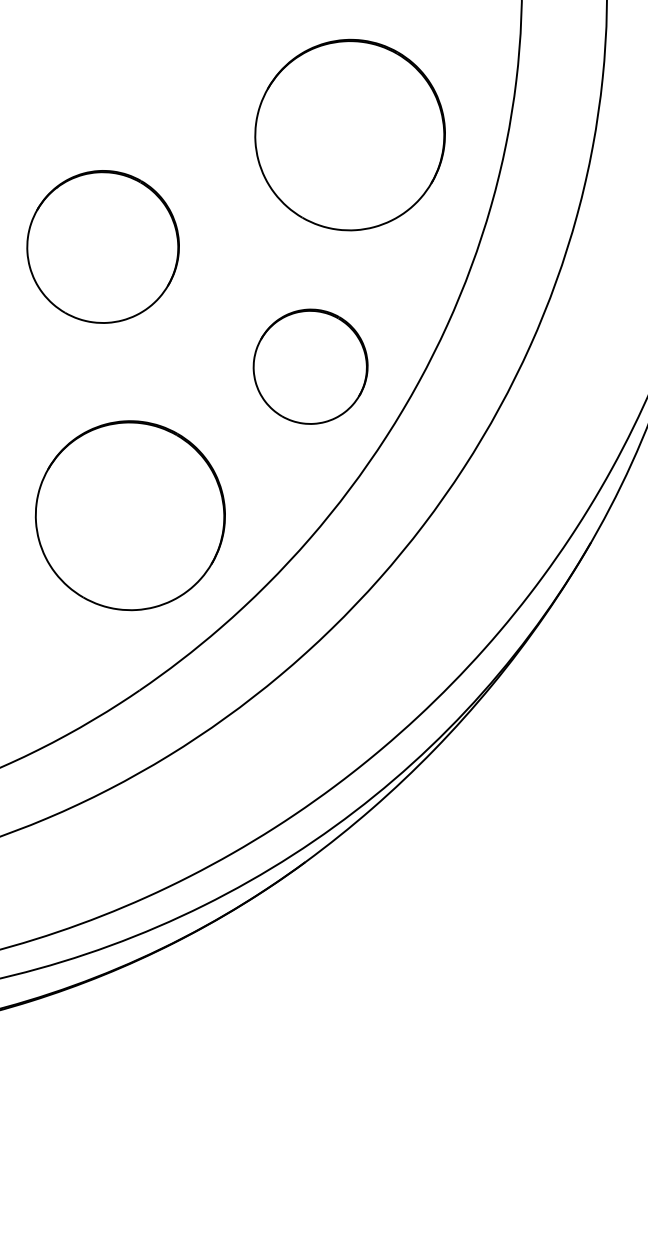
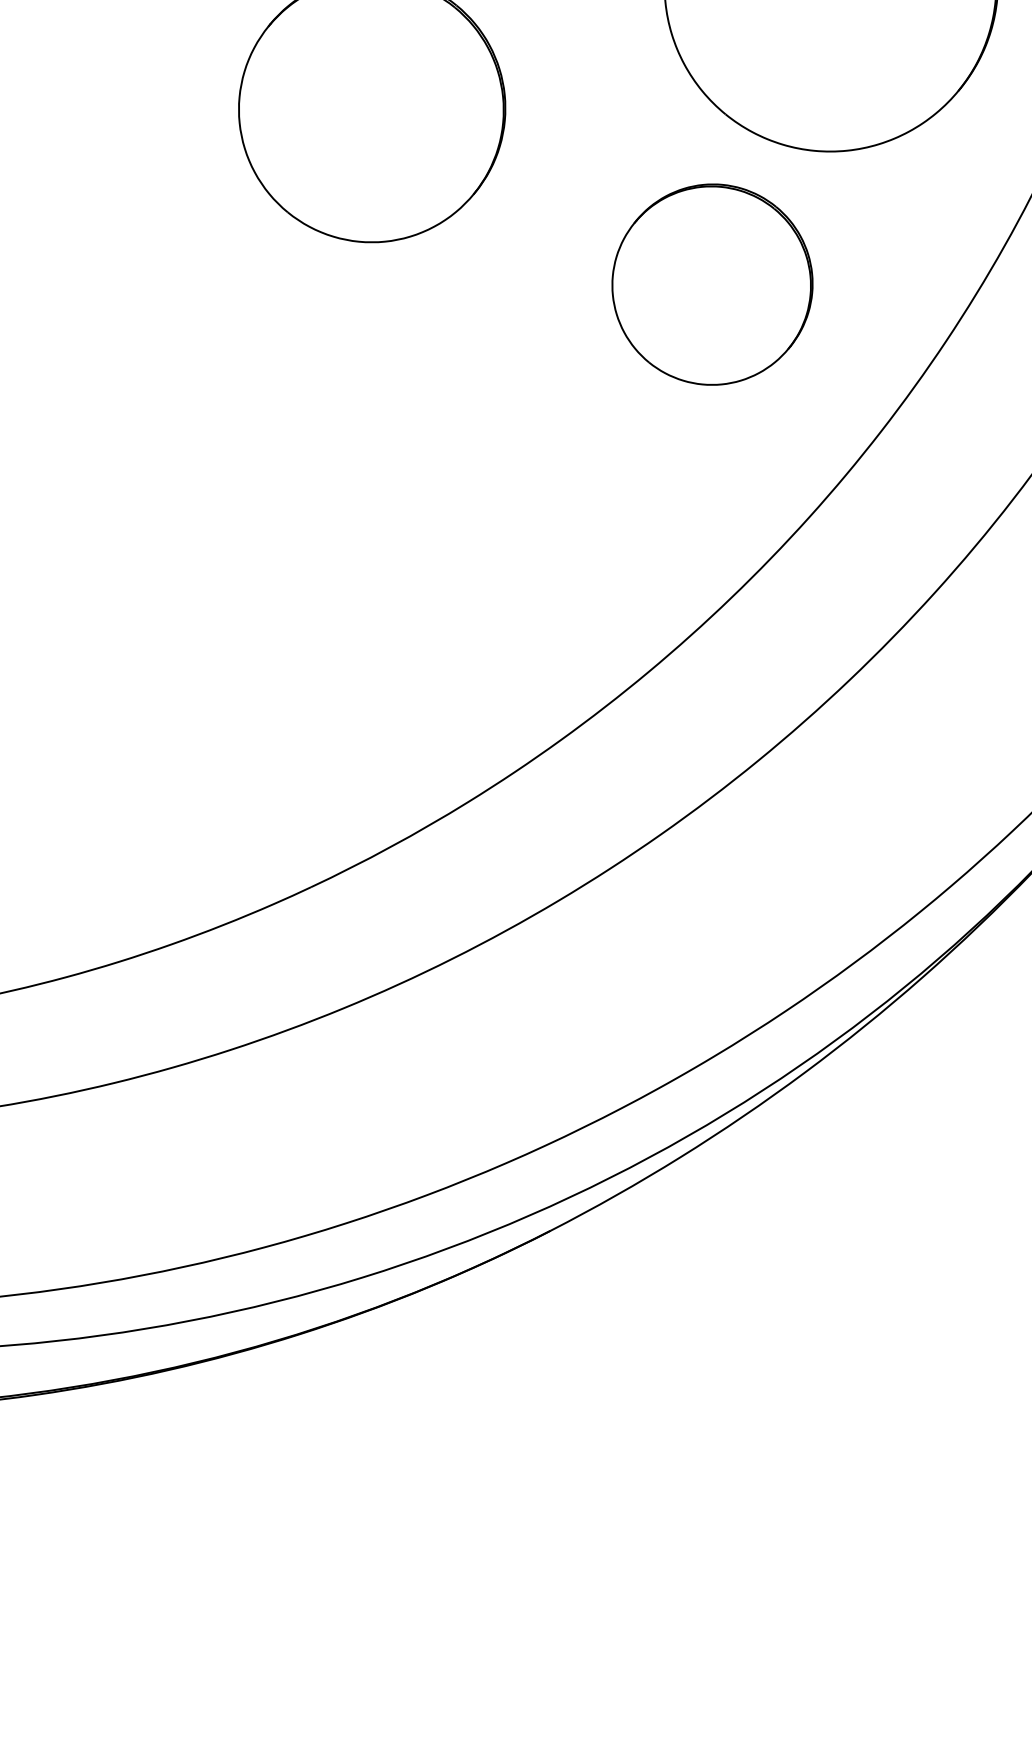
part: (310, 366) -> (712, 284), moved
part: (129, 515) -> (342, 581), removed

